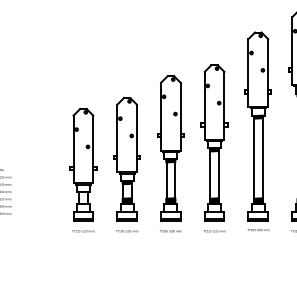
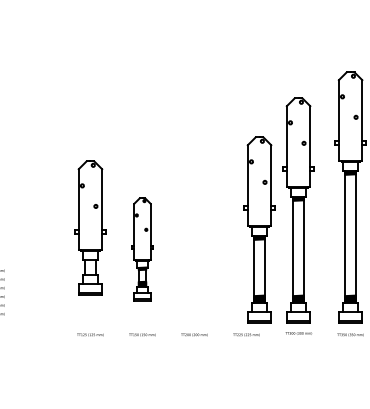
part: (214, 142) -> (259, 229), moved
part: (170, 148) -> (194, 236), removed
part: (127, 159) -> (142, 249), size x0.7
part: (83, 164) -> (90, 227), moved

